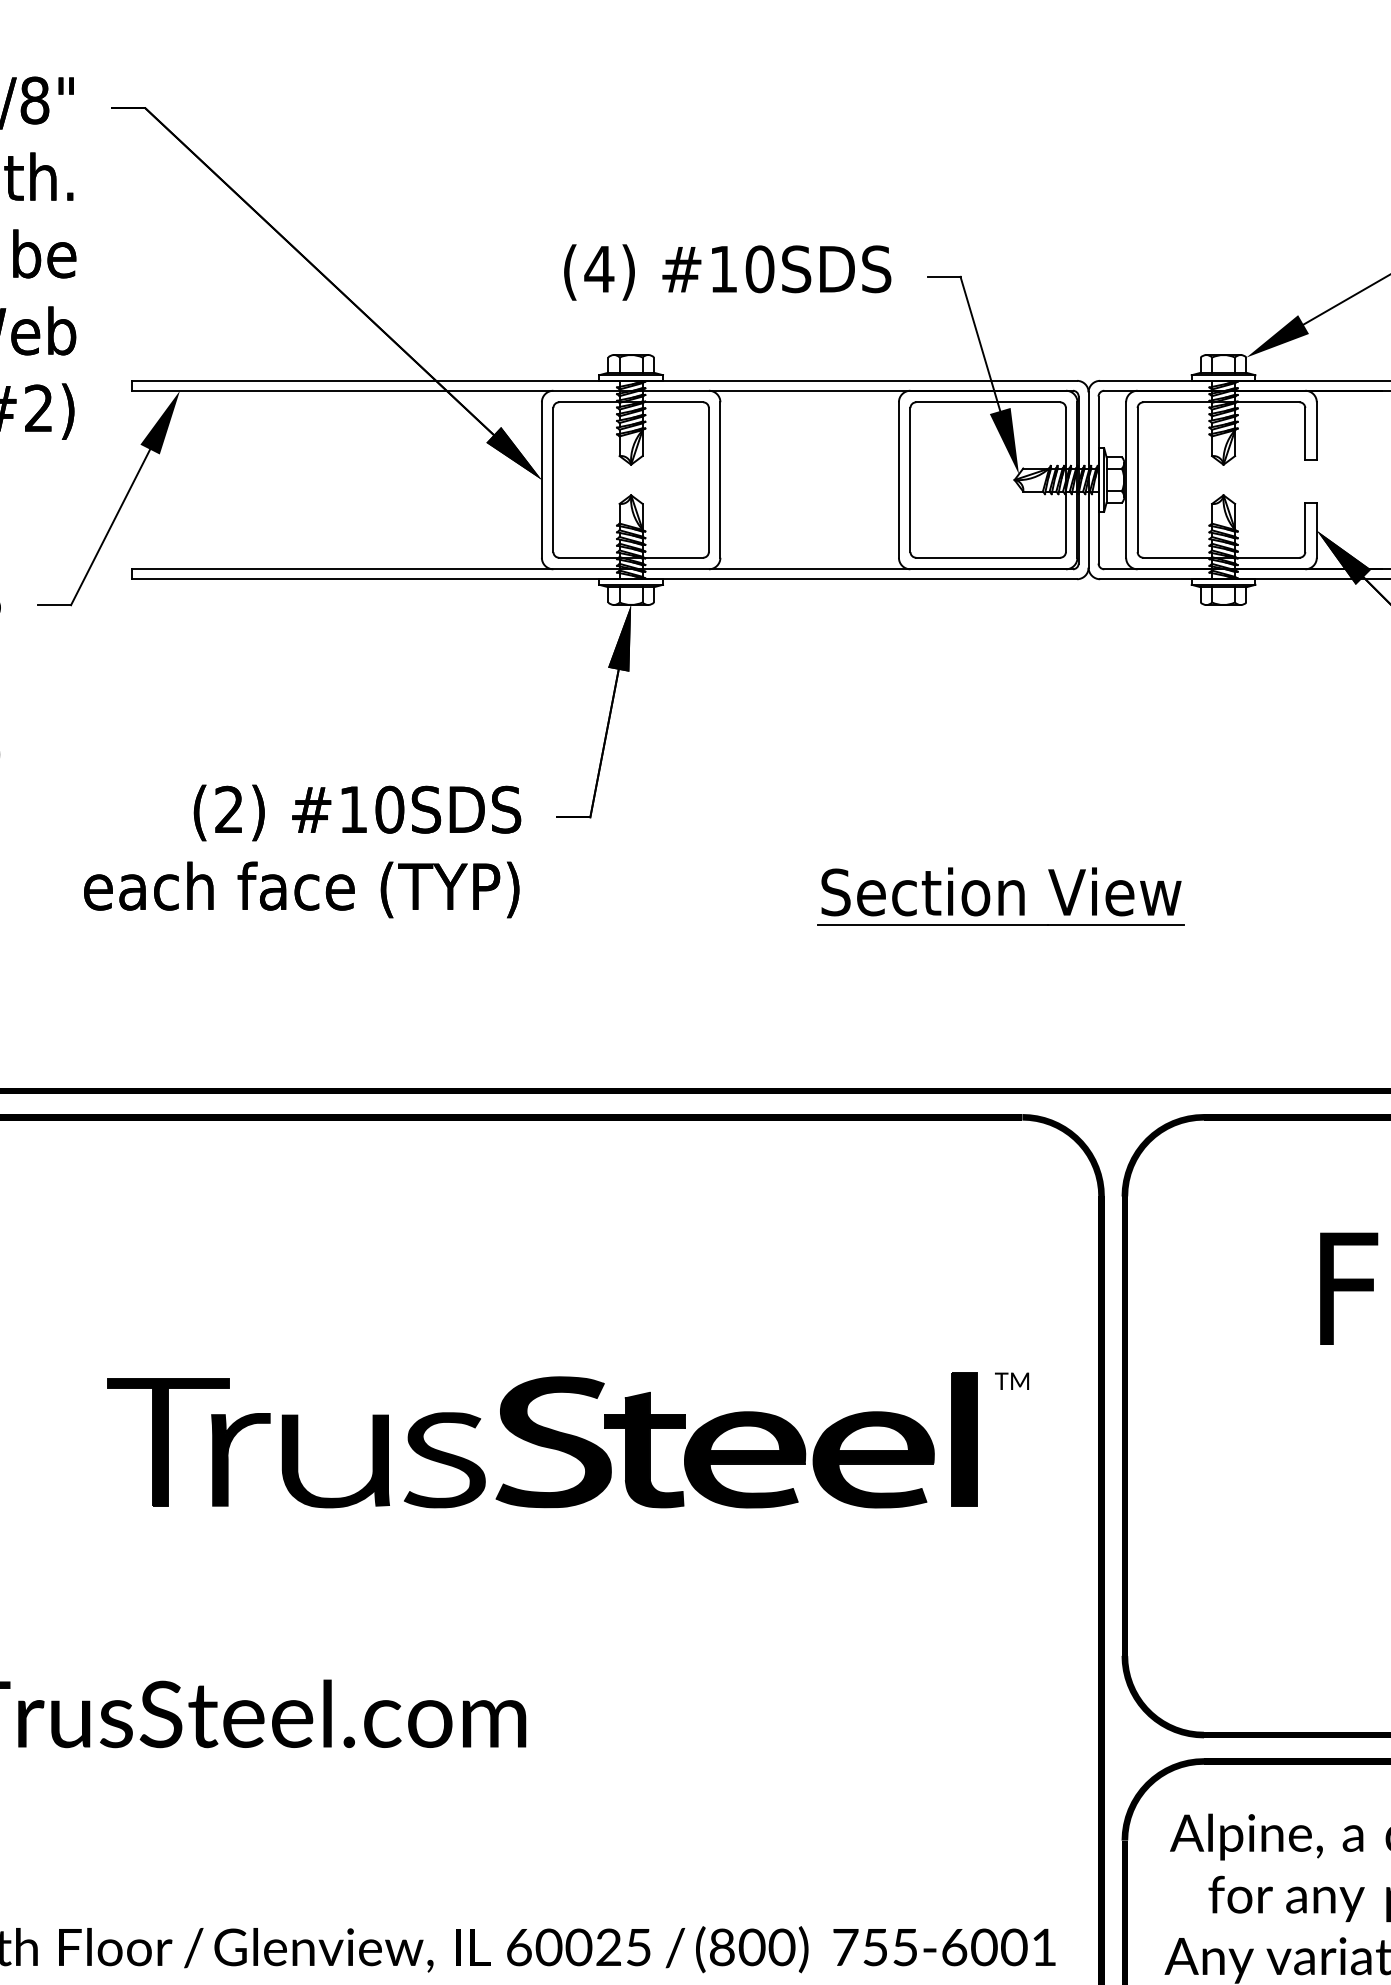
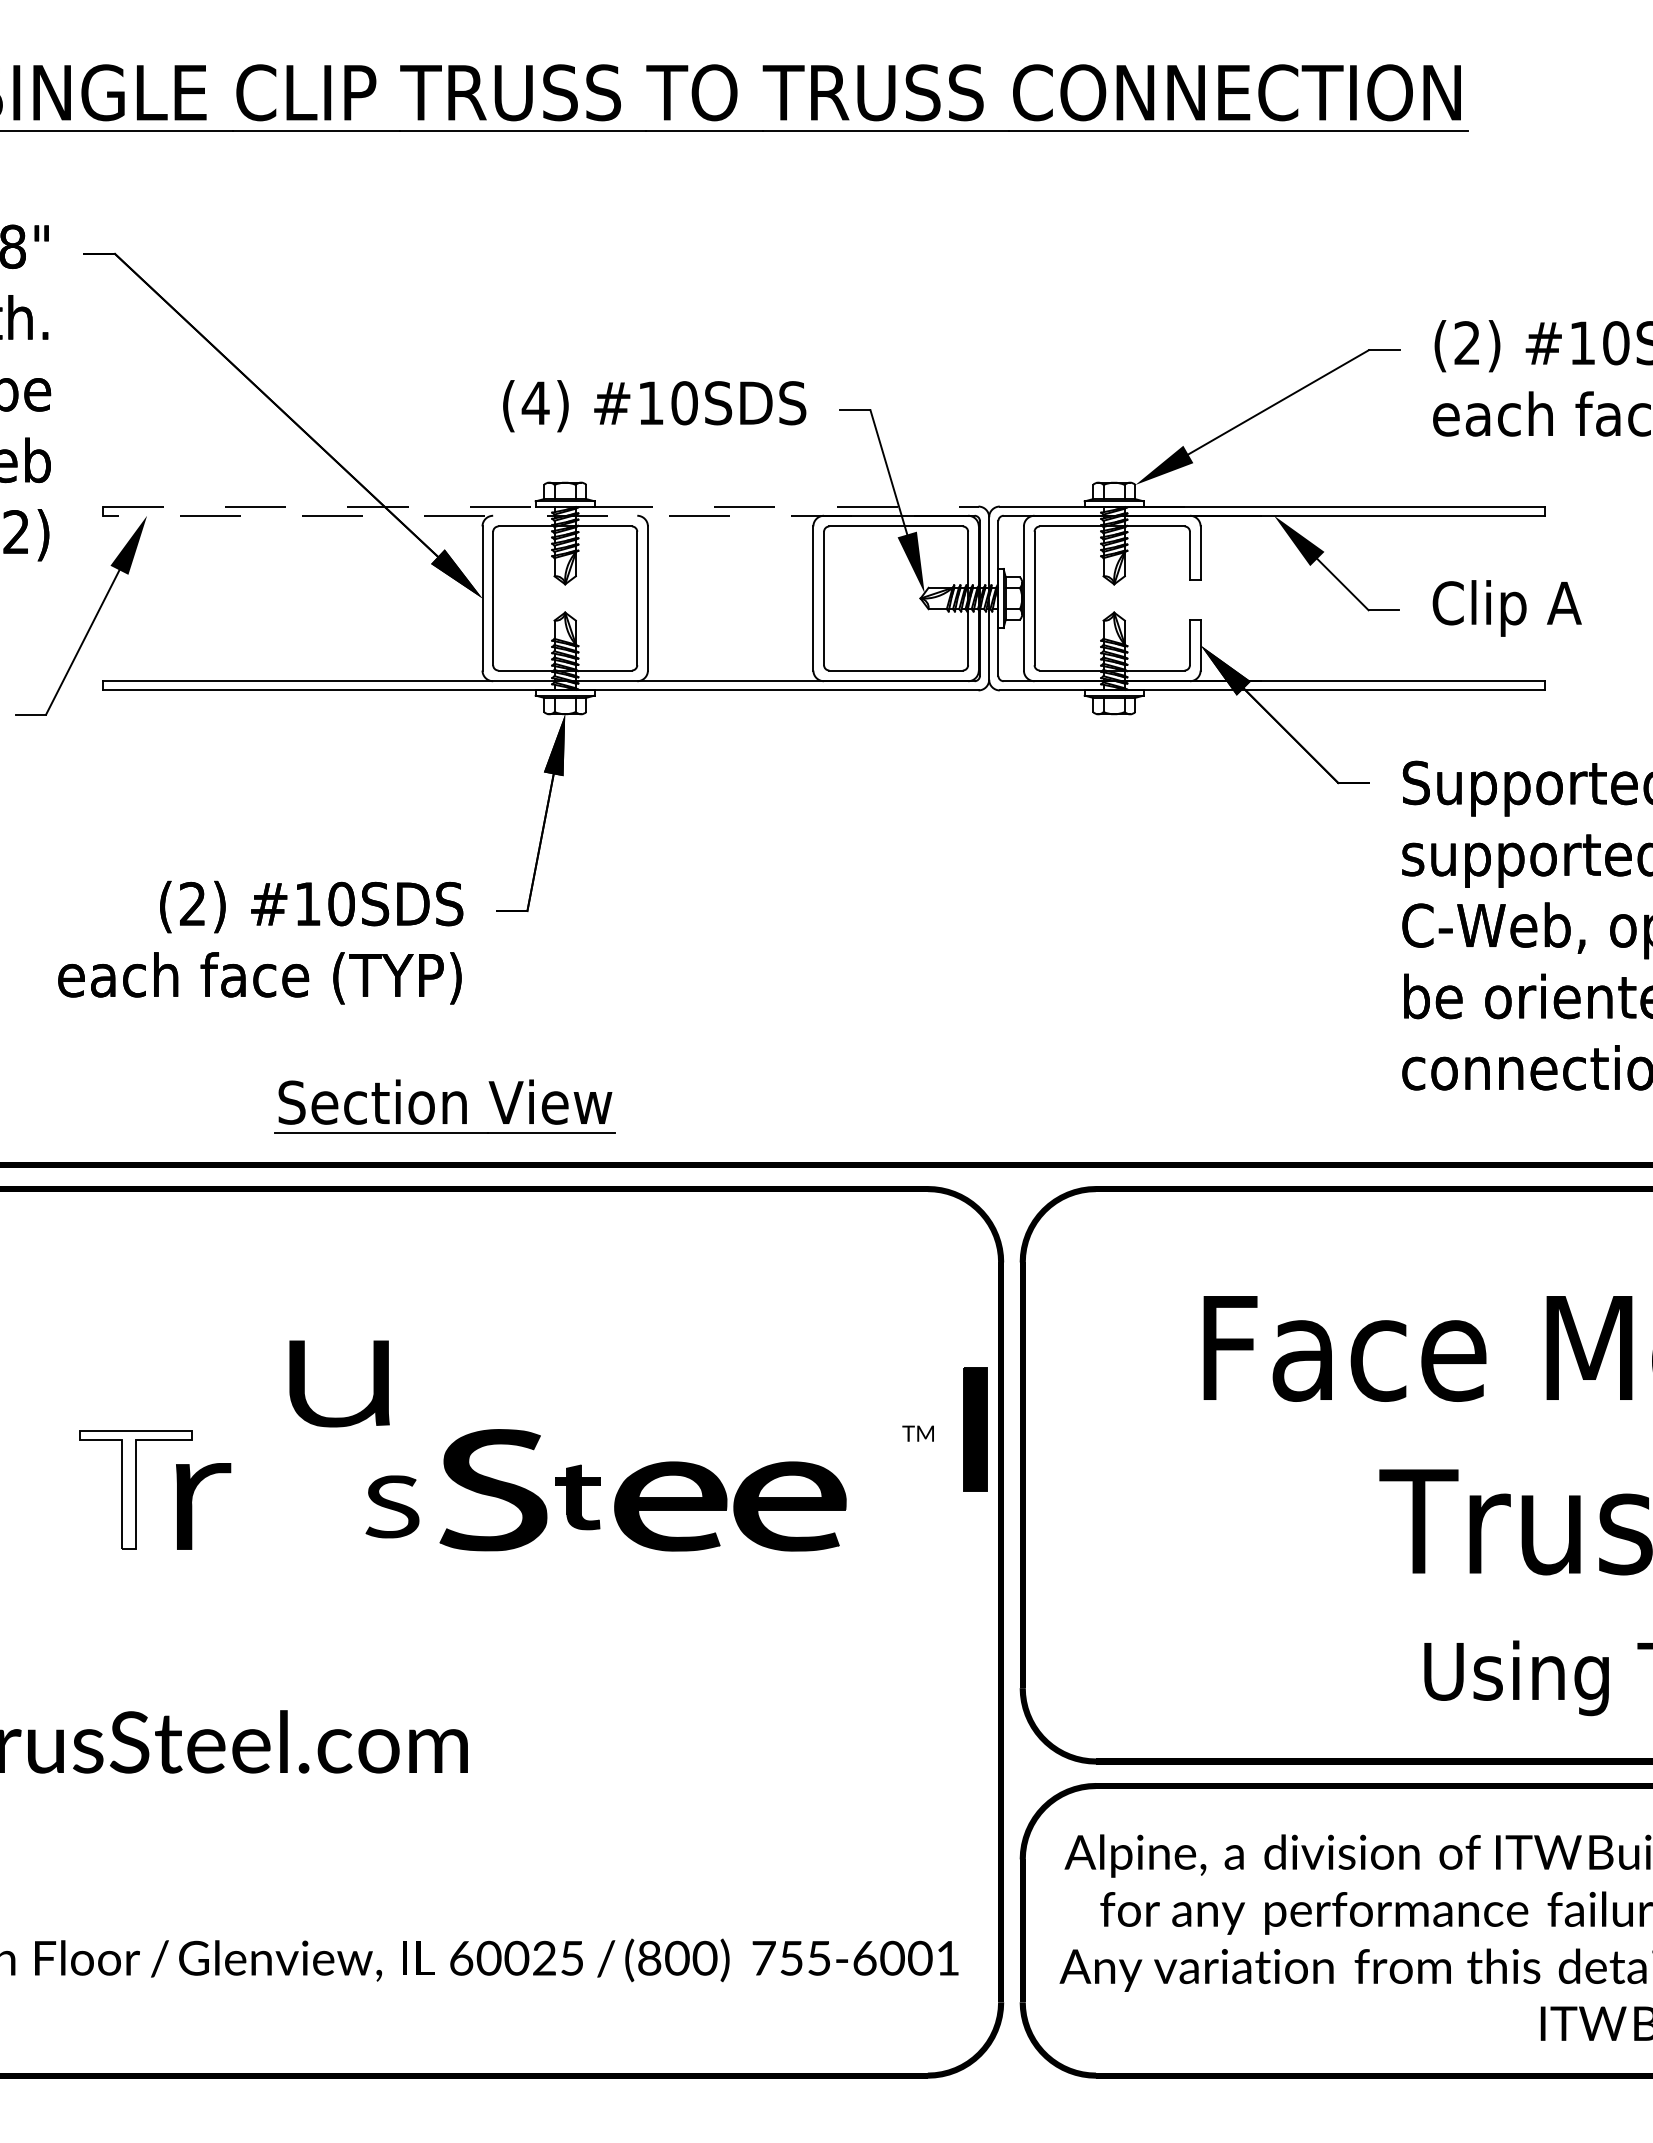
line: (604, 380) -> (540, 506), solid -> dashed
line: (602, 390) -> (538, 515), solid -> dashed
part: (1000, 896) -> (444, 1106), moved
part: (963, 1439) -> (975, 1429), moved
fill: (168, 1441) -> (136, 1489), removed
part: (644, 1450) -> (577, 1497), size x0.6
part: (444, 1459) -> (392, 1506), size x0.7
part: (344, 1496) -> (347, 1416), moved

